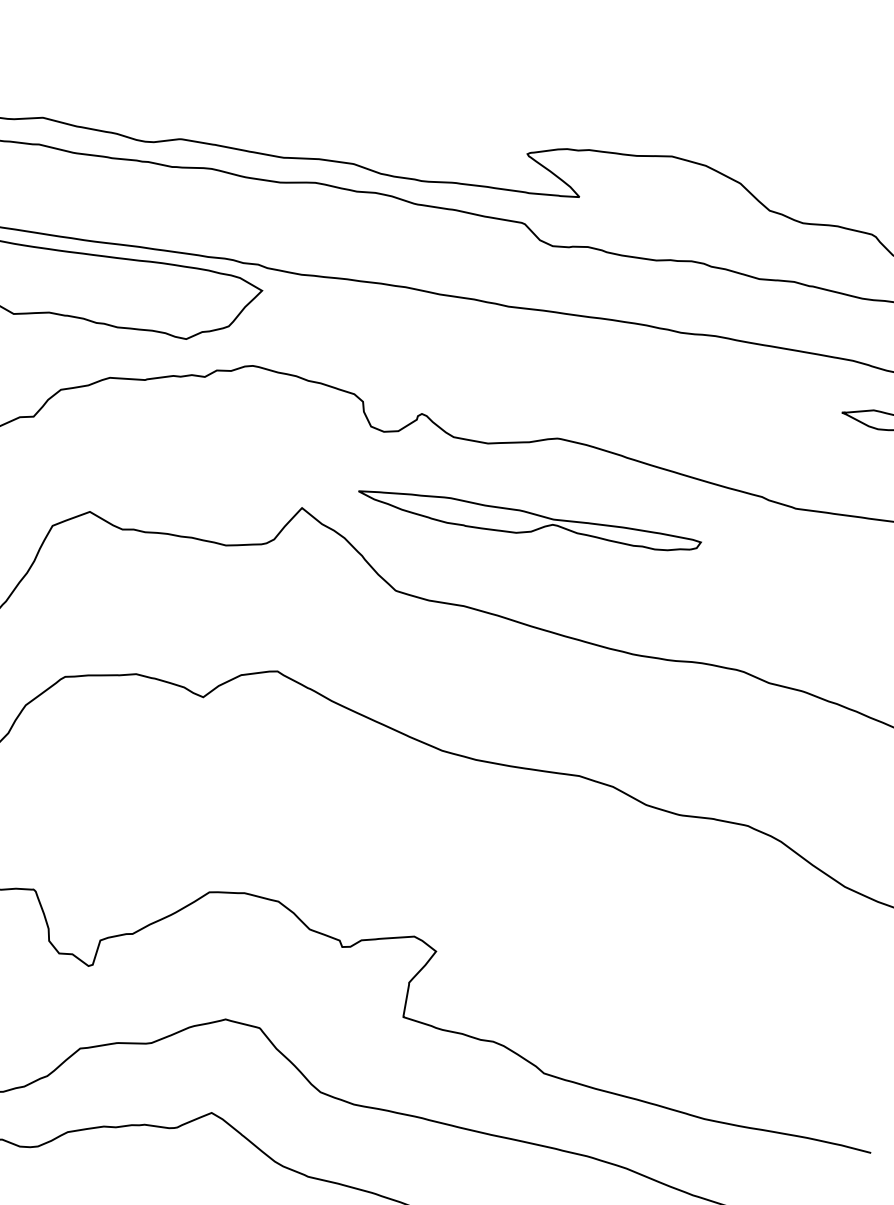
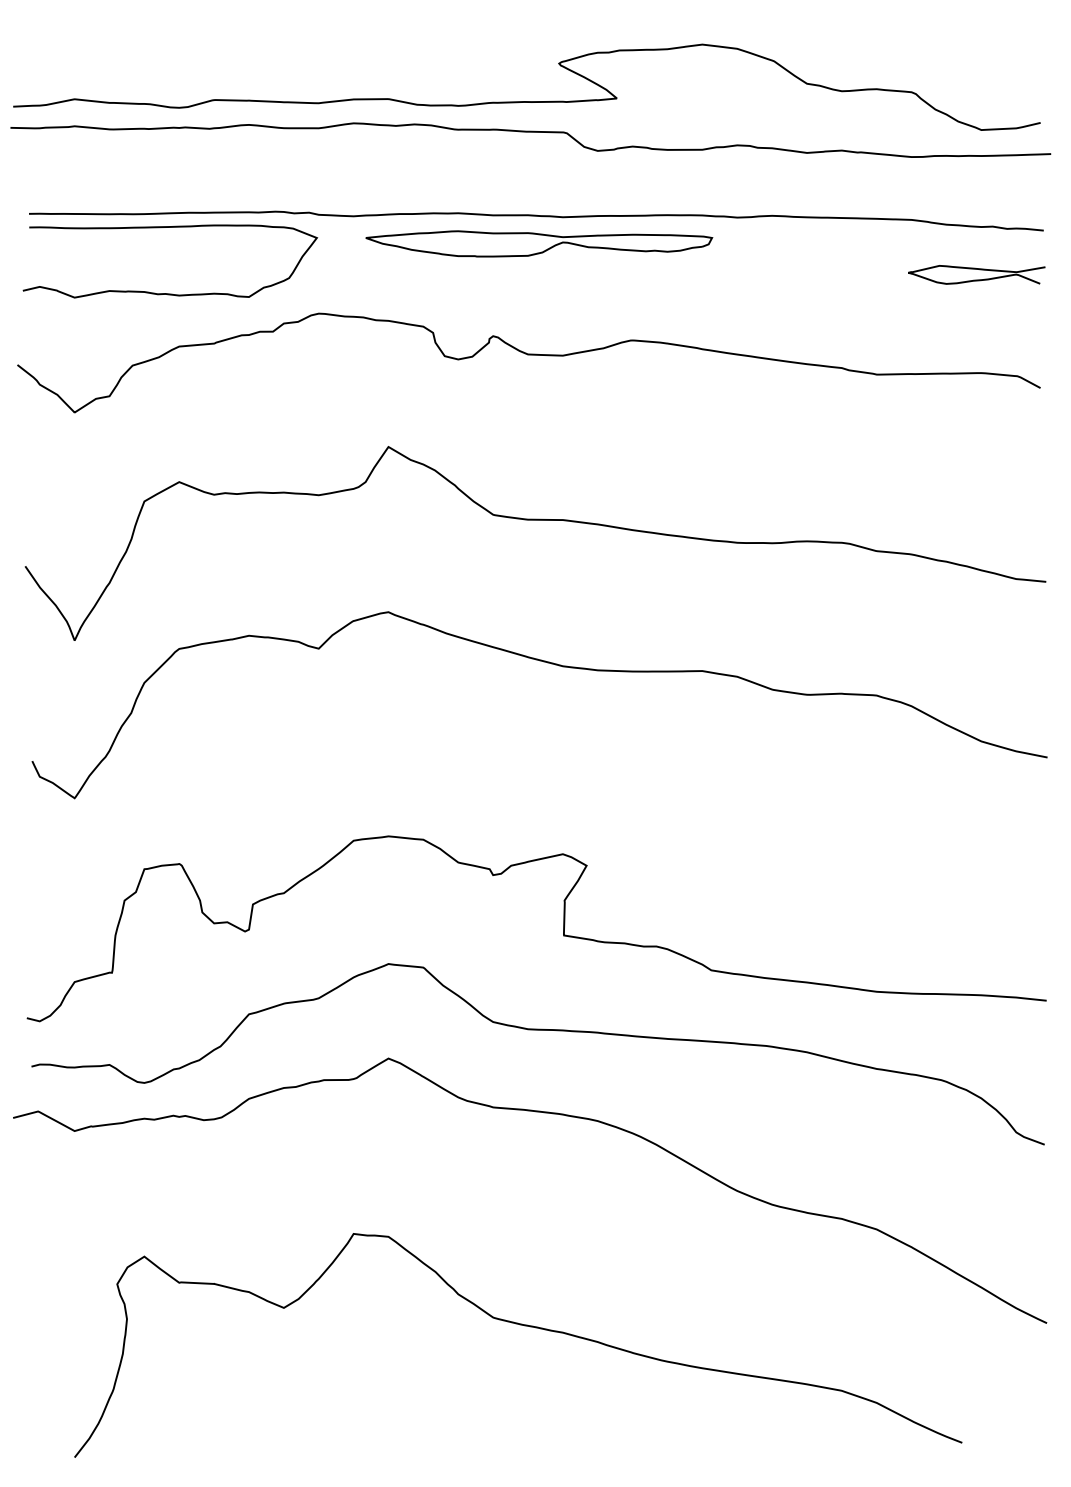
part: (529, 522) -> (539, 243), moved

